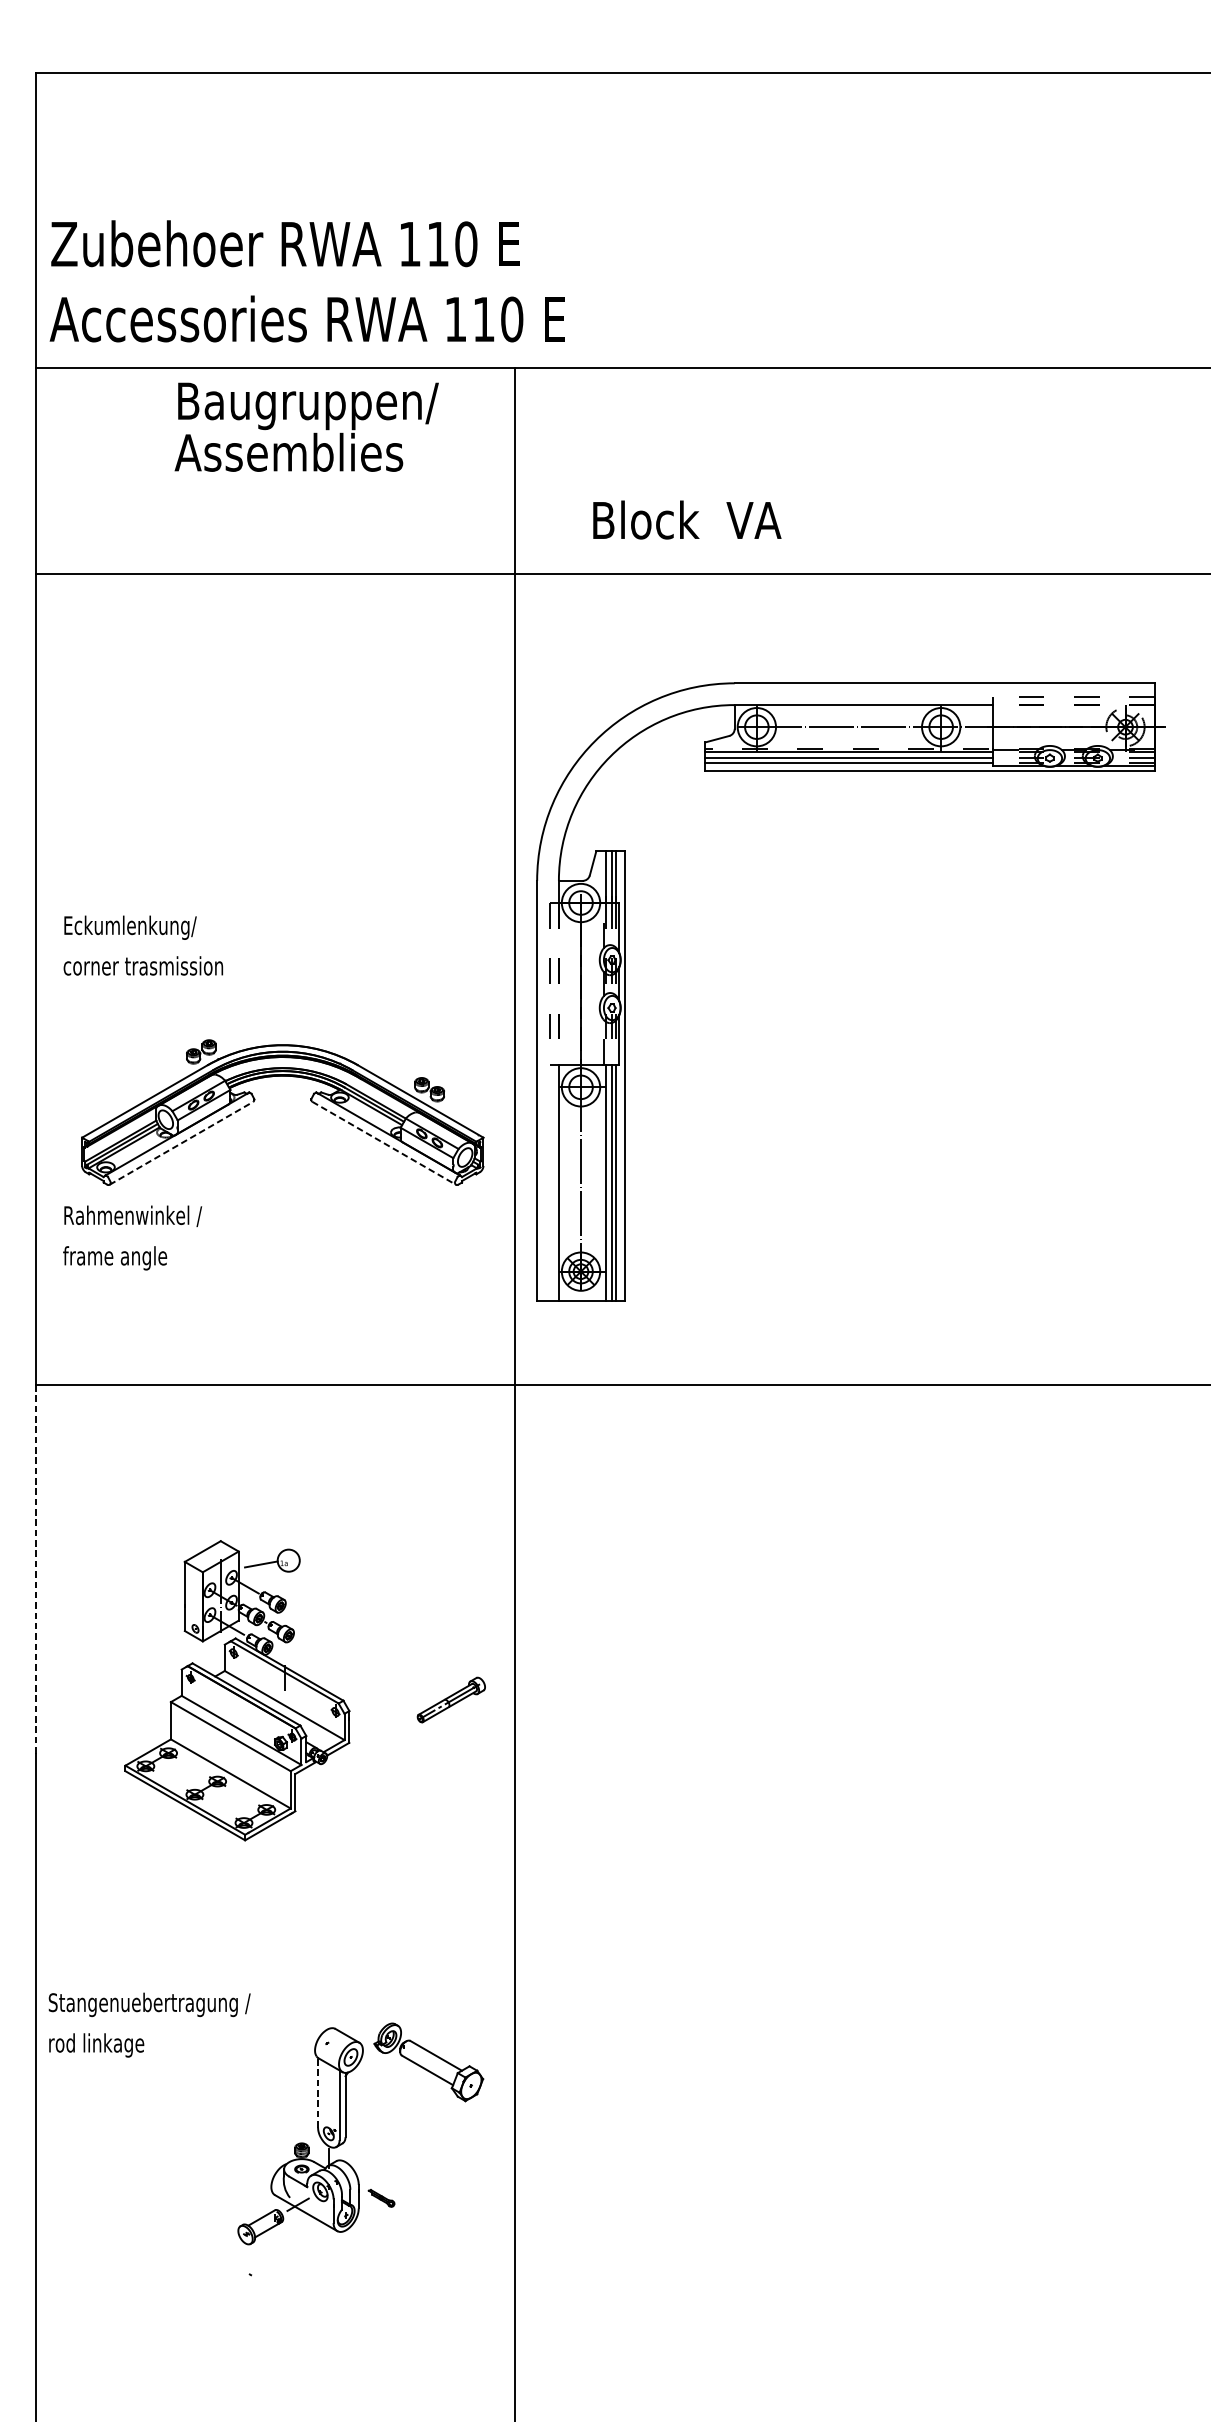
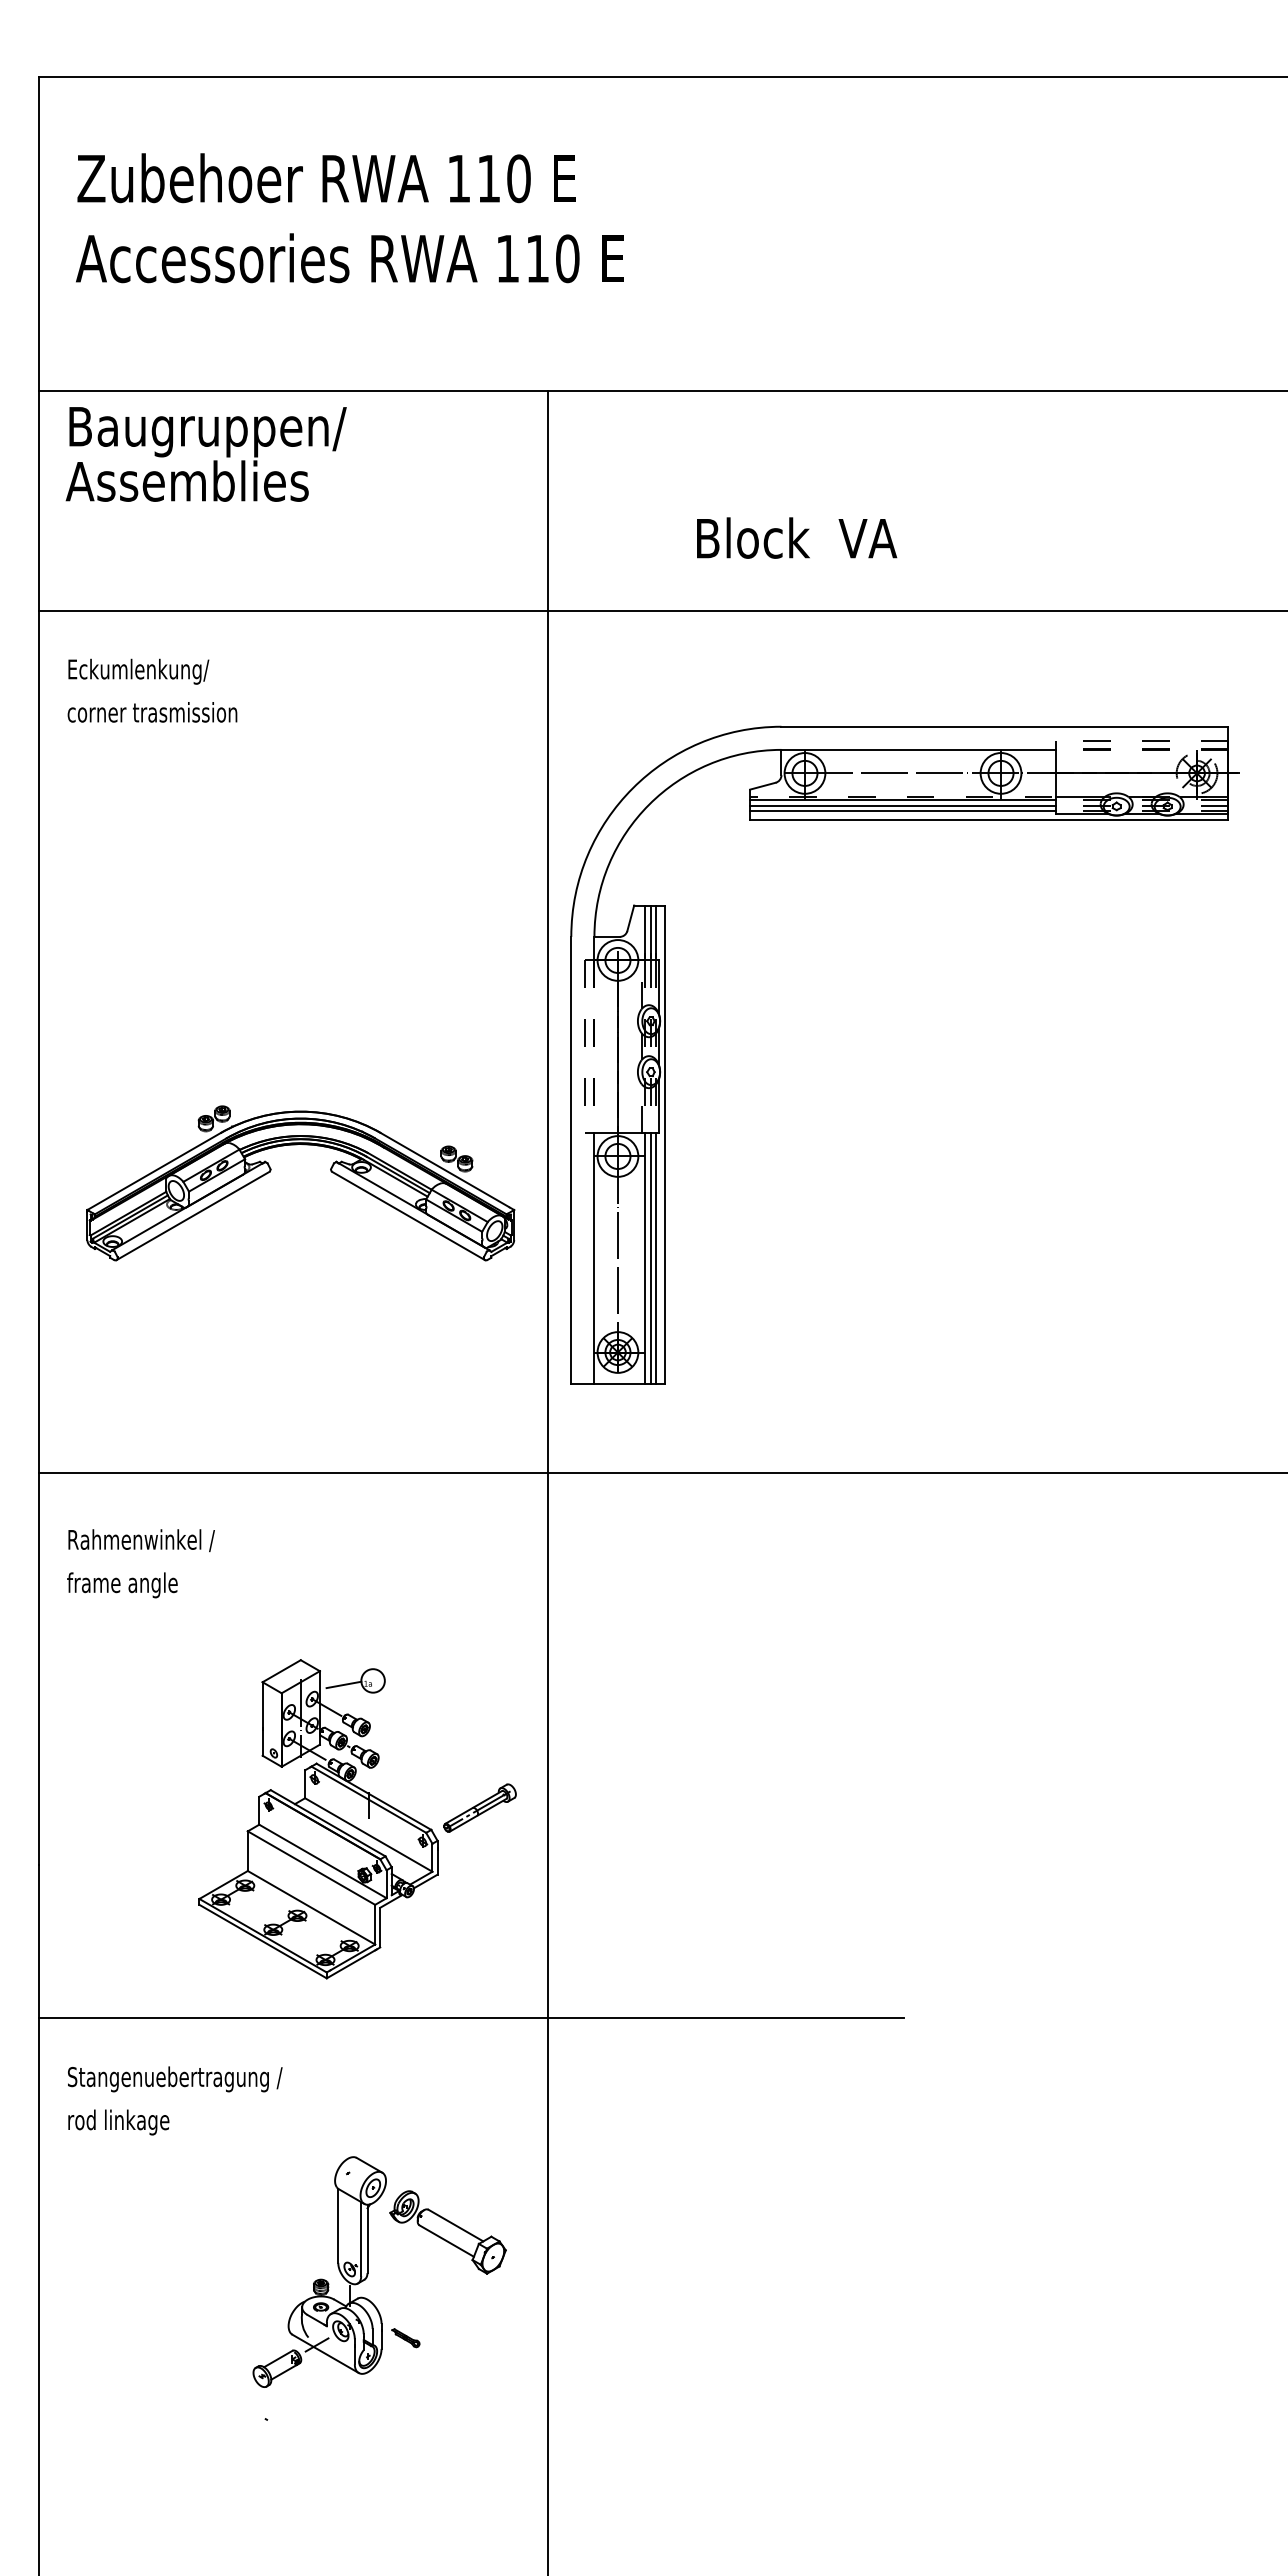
text: (306, 281) -> (349, 218), moved
text: (306, 427) -> (205, 454), moved
text: (687, 519) -> (797, 537), moved
text: (143, 945) -> (152, 690), moved
line: (181, 1142) -> (193, 1215), dashed -> solid
line: (385, 1143) -> (409, 1216), dashed -> solid
text: (132, 1237) -> (140, 1563), moved
line: (36, 1569) -> (38, 1669), dashed -> solid
part: (237, 1690) -> (318, 1819), moved
line: (442, 1897) -> (470, 2018), added
text: (149, 2024) -> (175, 2100), moved
part: (428, 2062) -> (447, 2232), moved
line: (318, 2092) -> (338, 2225), dashed -> solid

